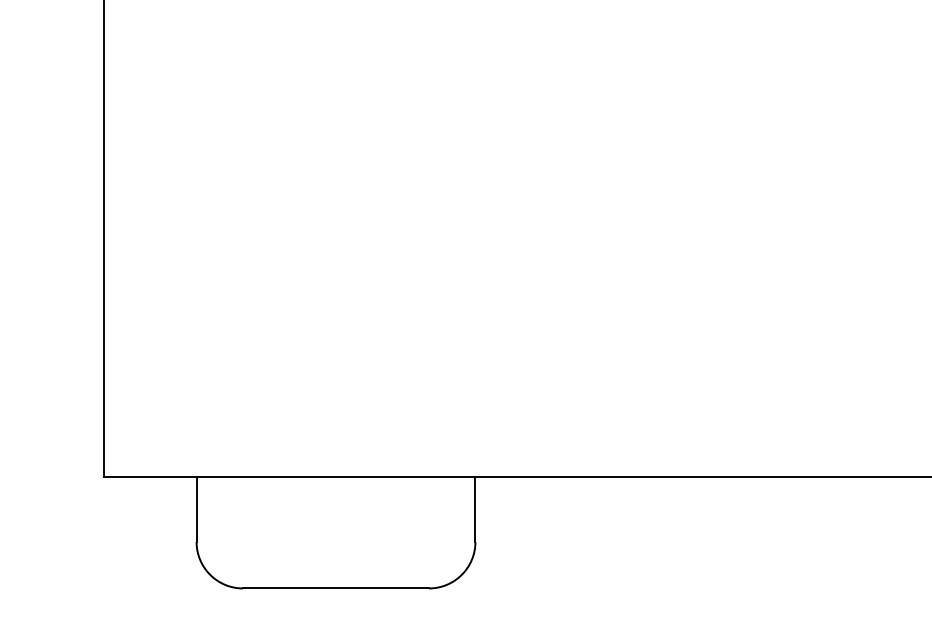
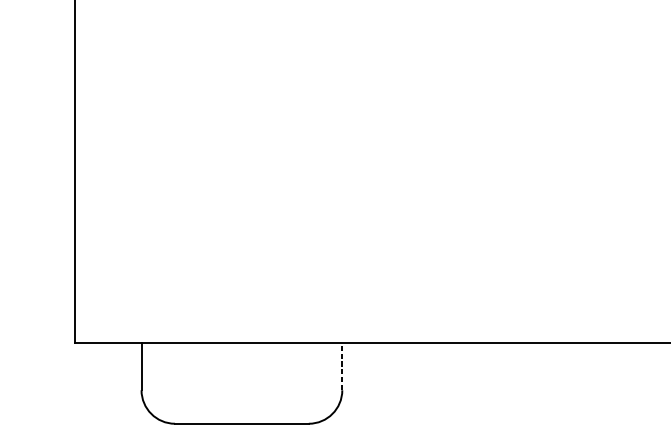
line: (475, 509) -> (342, 366), solid -> dashed

